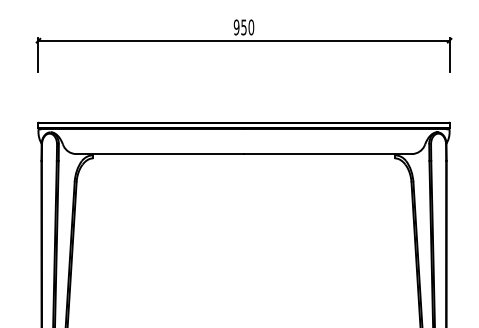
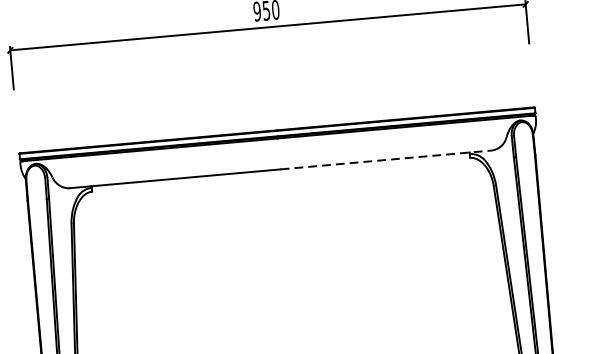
line: (328, 153) -> (386, 159), solid -> dashed

